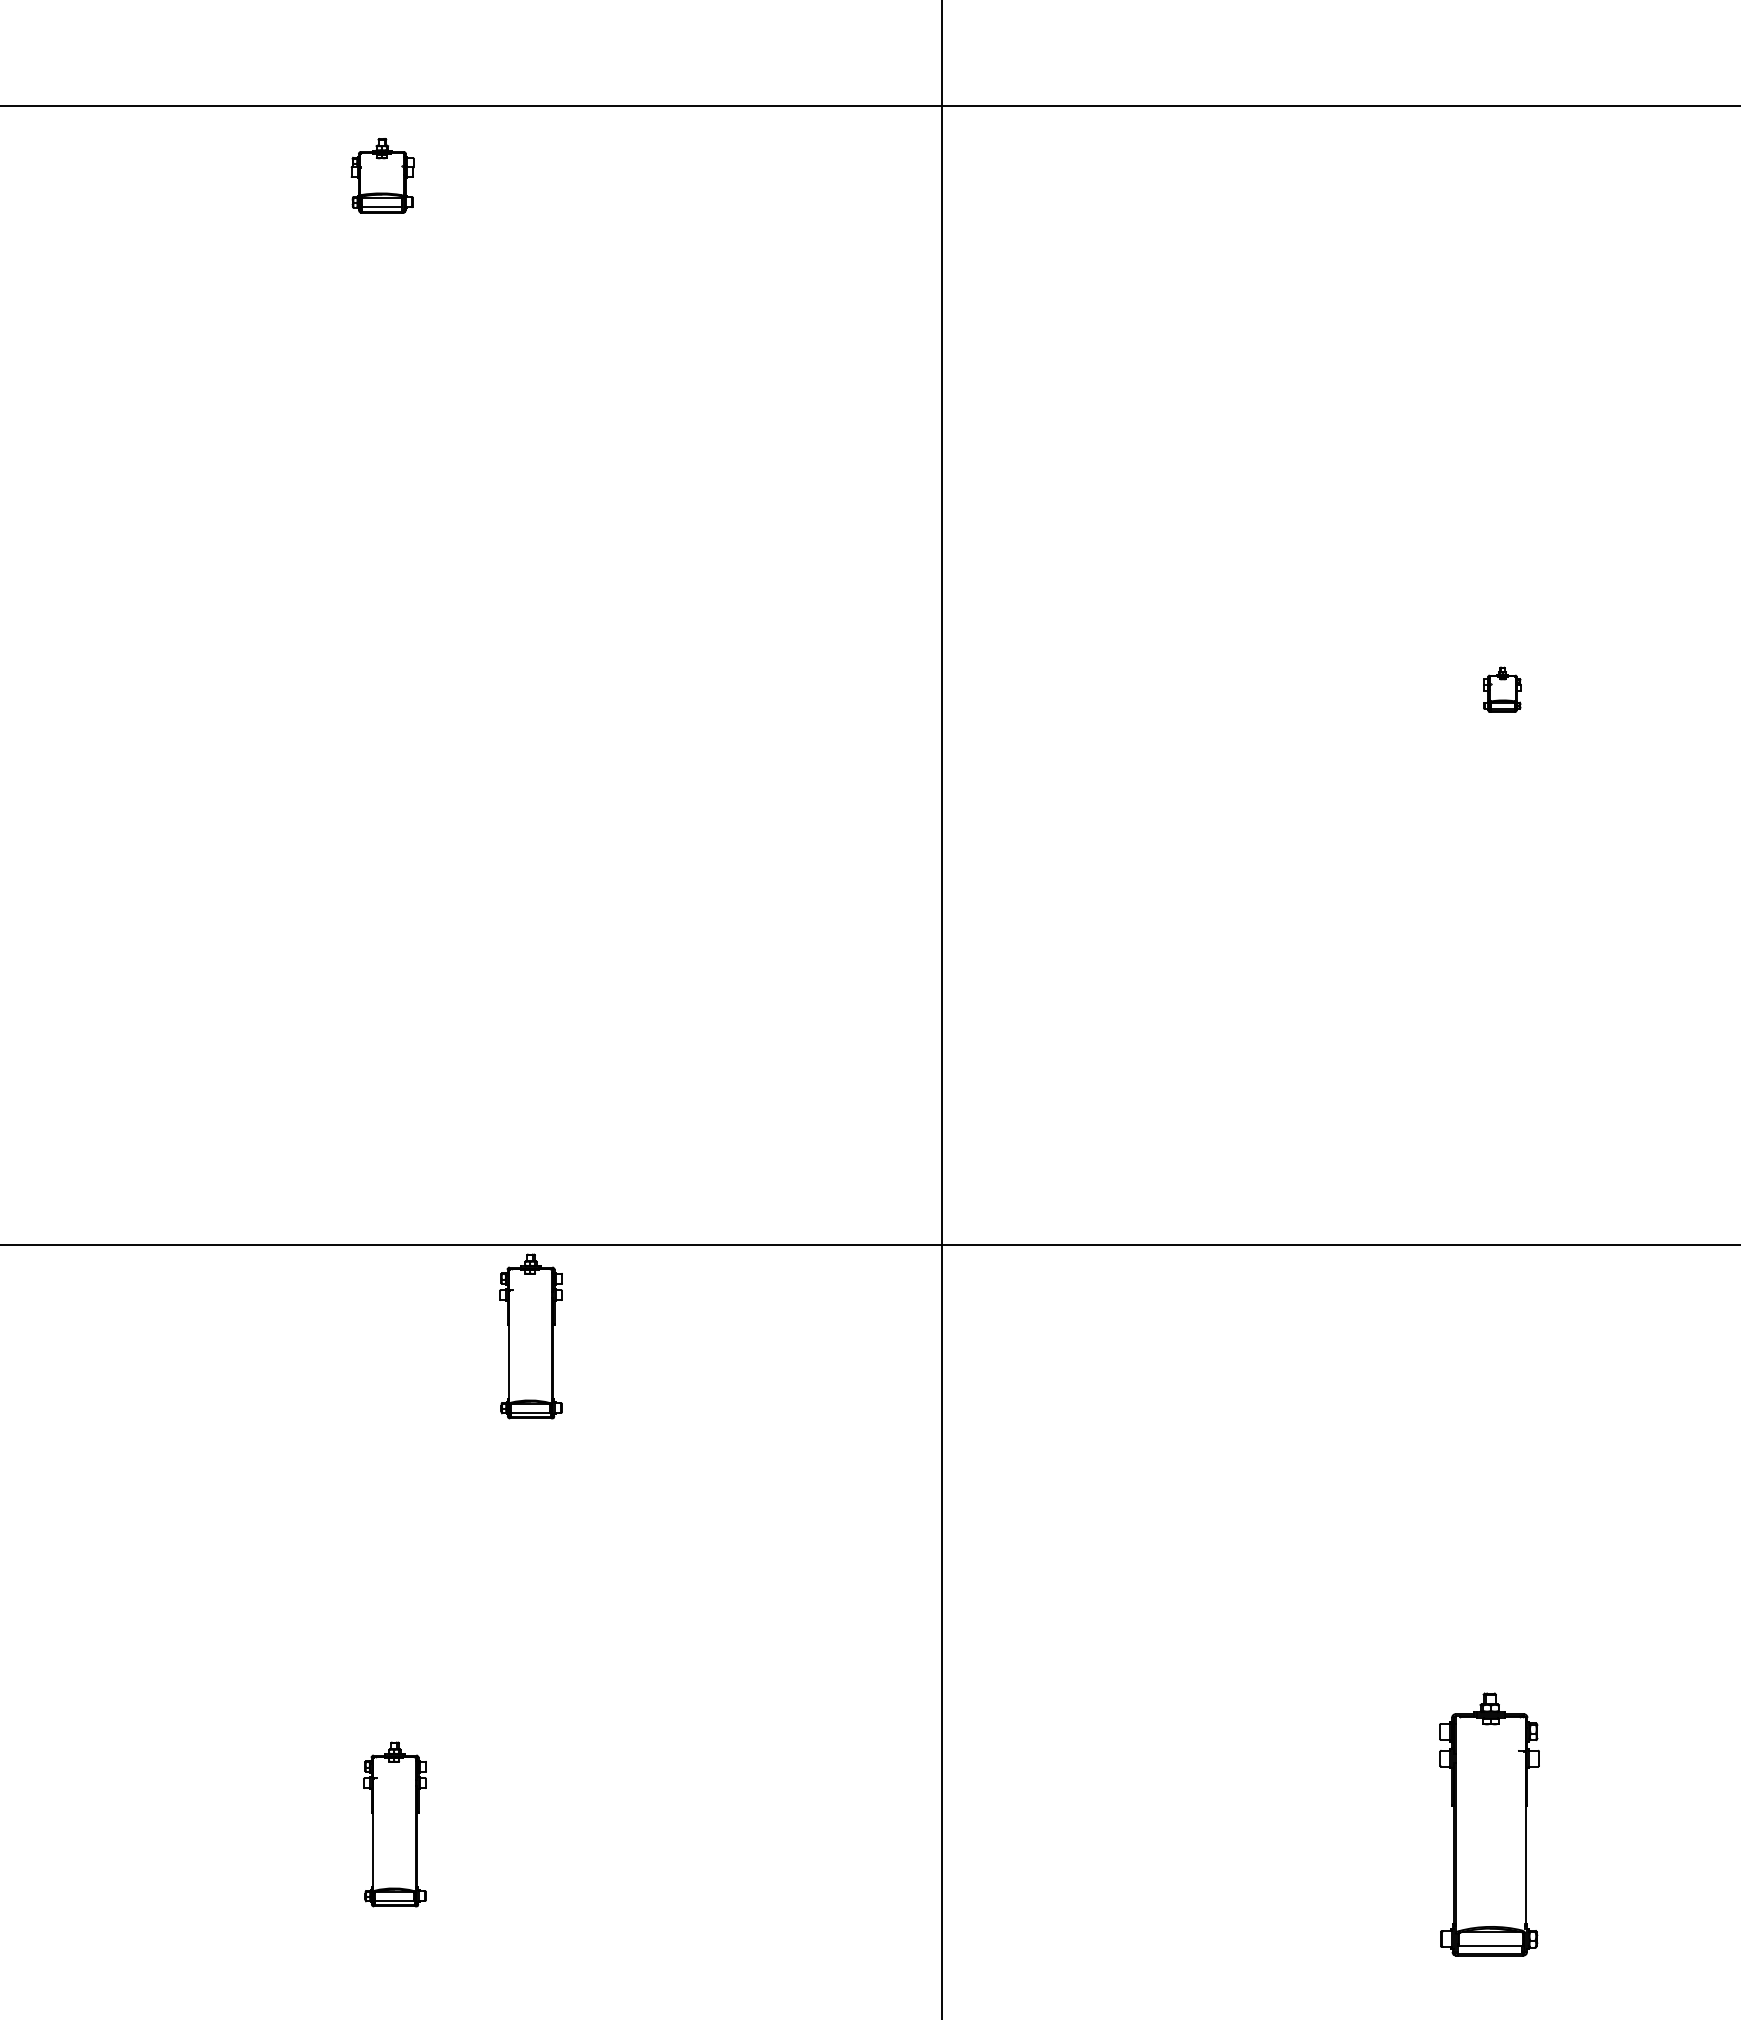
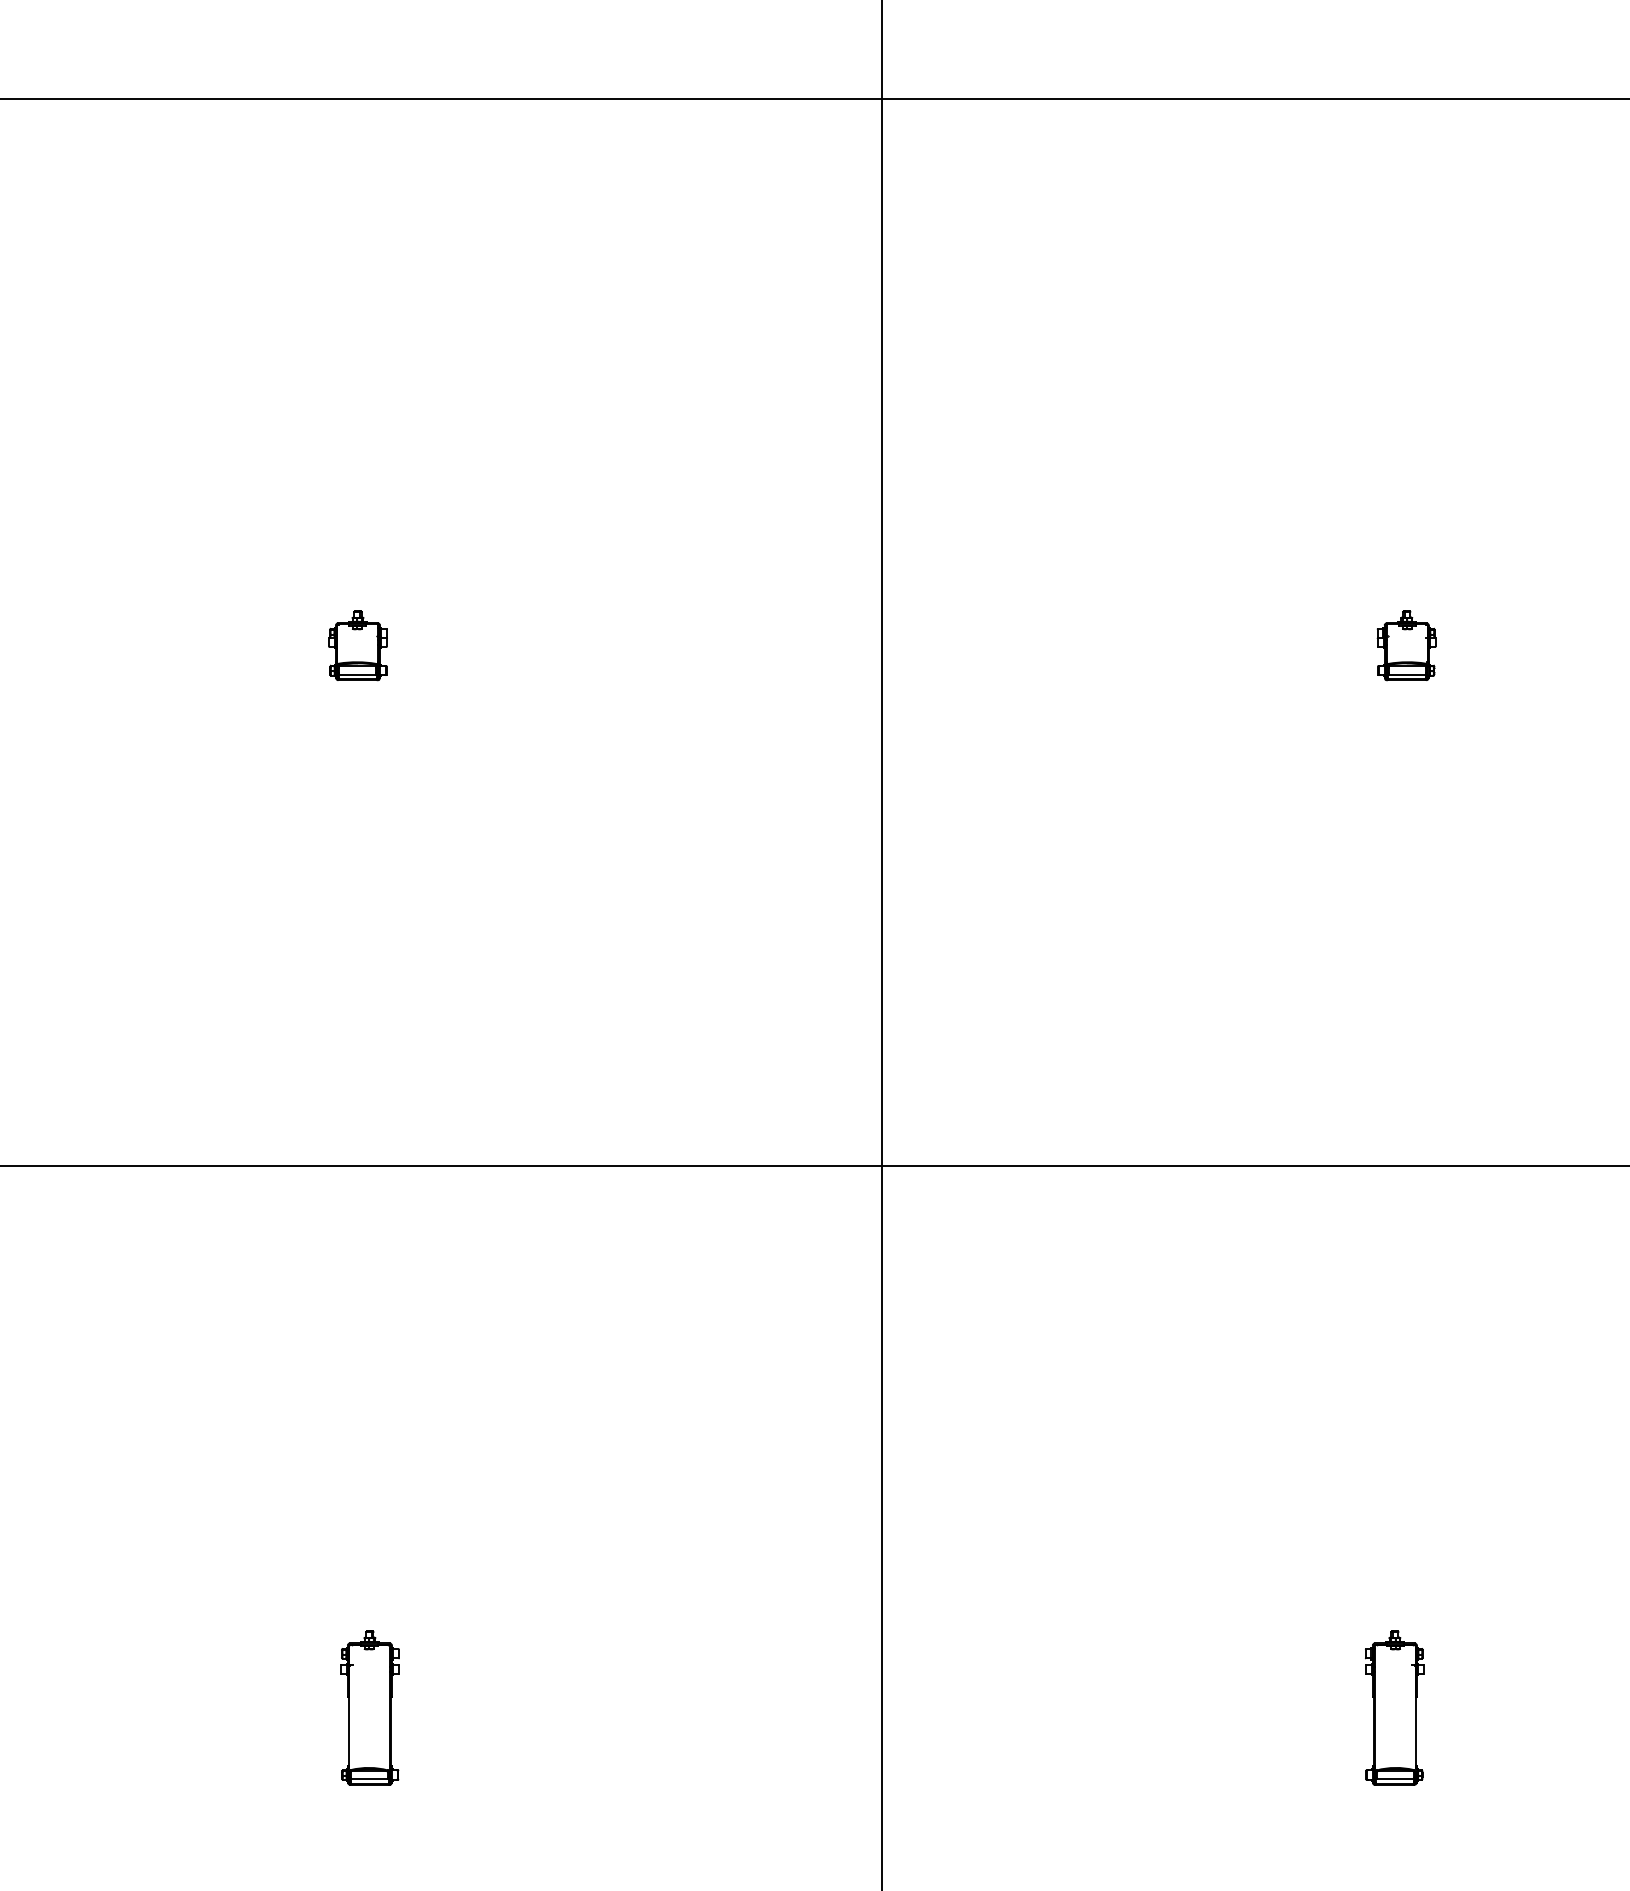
part: (382, 175) -> (358, 645), moved
part: (1502, 689) -> (1406, 645), size x1.67
part: (530, 1336) -> (496, 1251), removed
part: (1489, 1824) -> (1394, 1708), size x0.62

